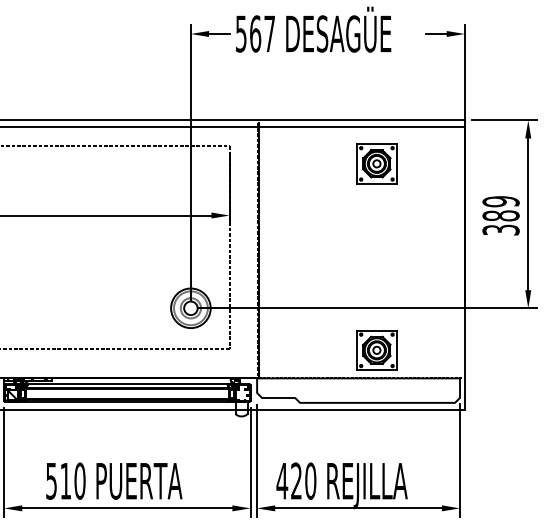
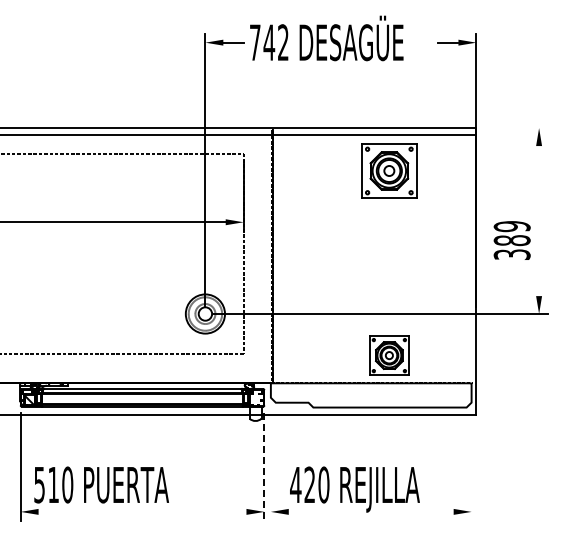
text: (255, 33) -> (269, 42), 567 -> 742
line: (504, 120) -> (515, 128), removed
part: (377, 164) -> (389, 171), size x1.4
line: (528, 214) -> (539, 221), removed
text: (500, 215) -> (511, 240), moved
line: (256, 460) -> (270, 464), removed
line: (459, 460) -> (471, 464), removed
line: (250, 463) -> (264, 467), solid -> dashed
text: (114, 480) -> (101, 484), moved
line: (127, 507) -> (142, 511), removed
line: (357, 507) -> (370, 511), removed

